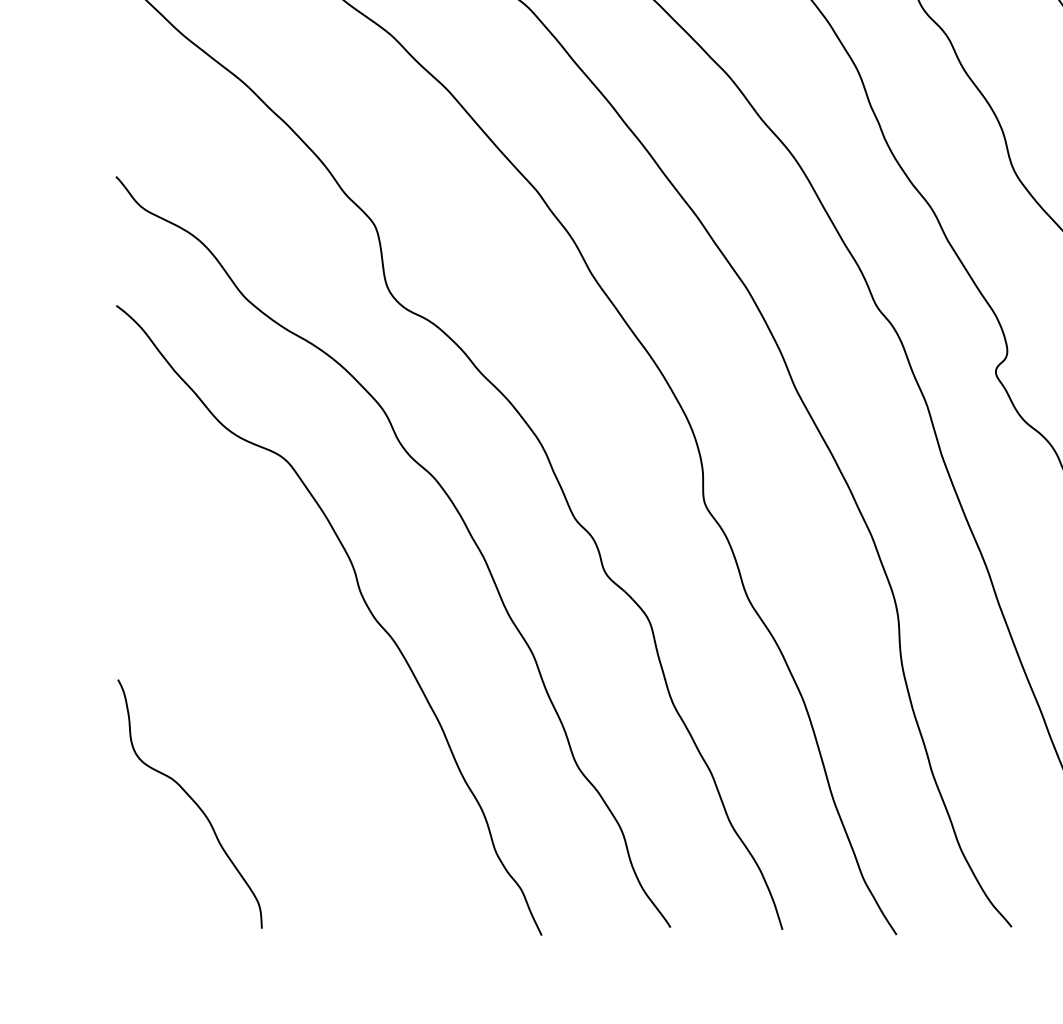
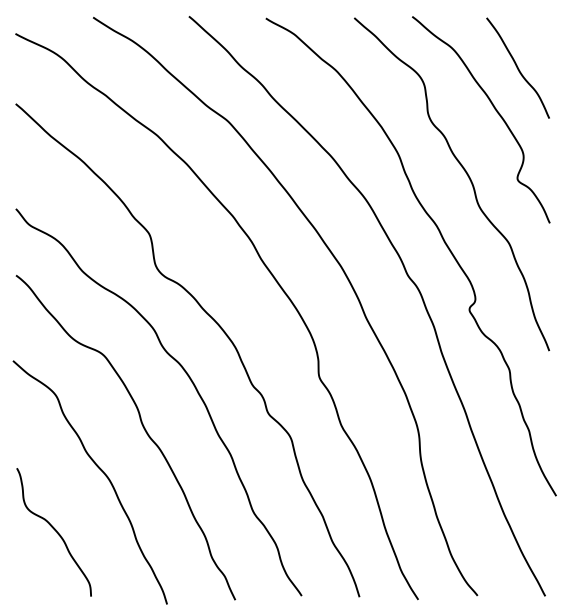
curve: (280, 684) -> (100, 470), added

